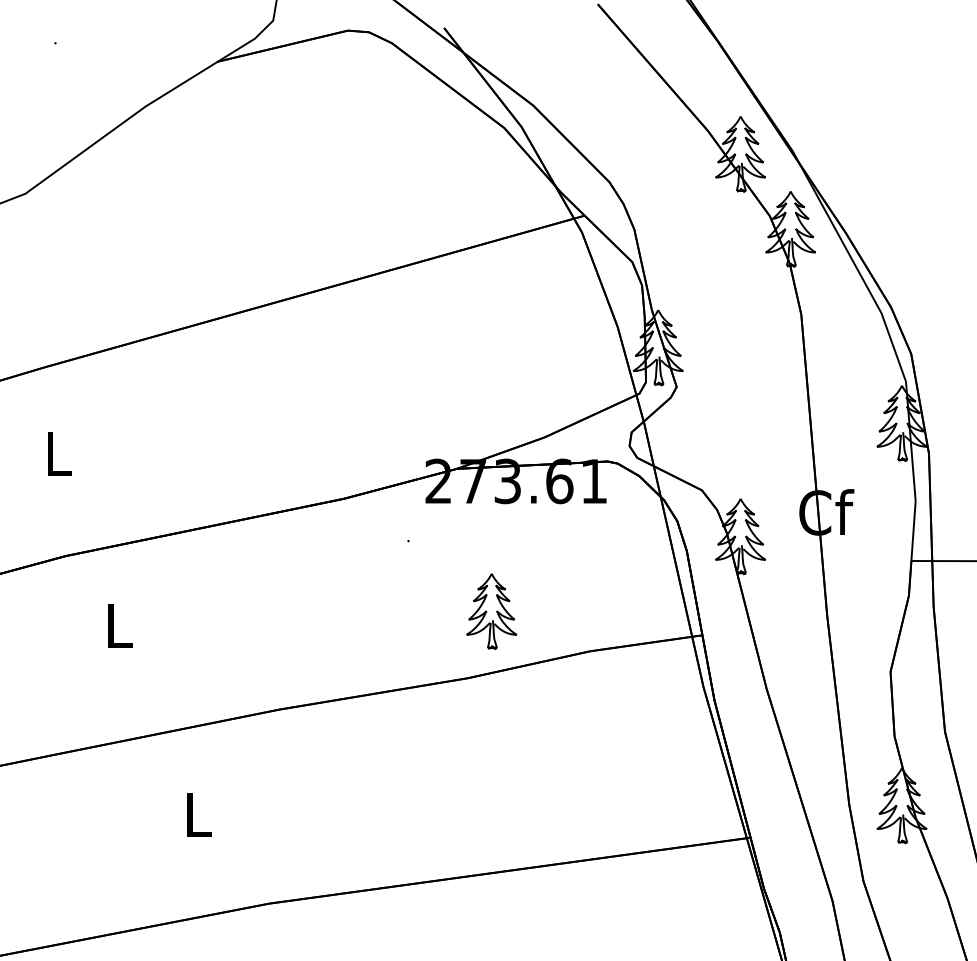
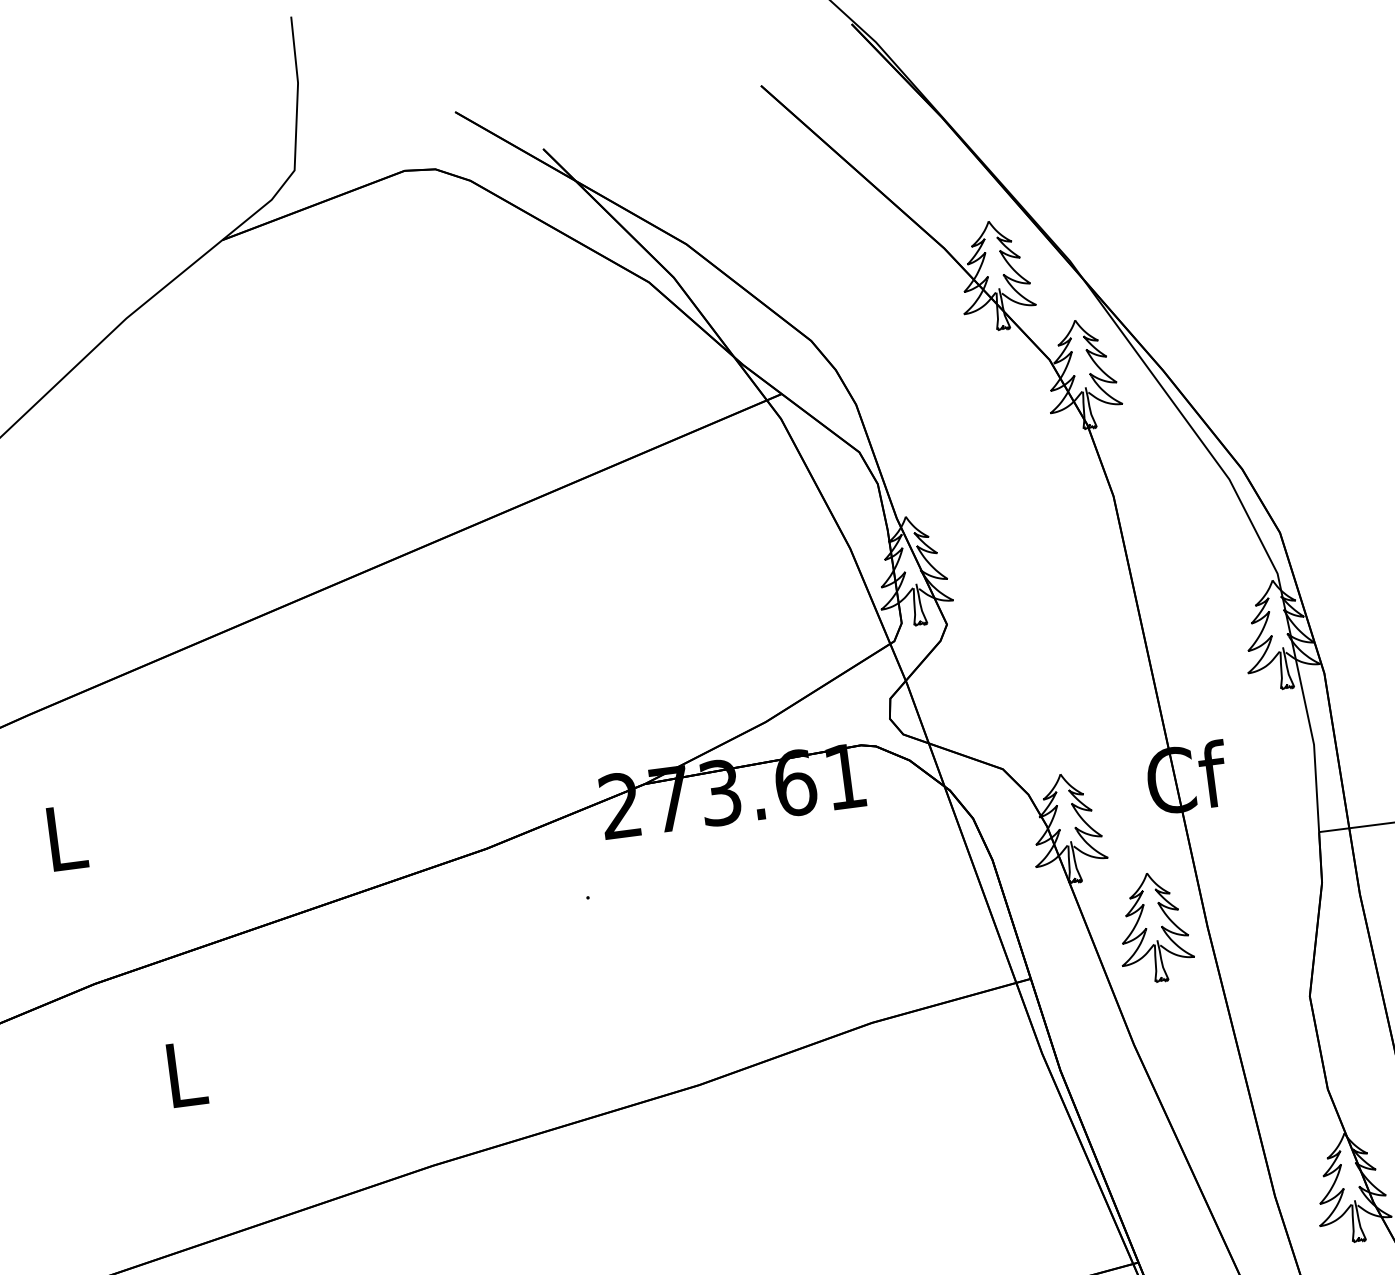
part: (491, 611) -> (1153, 927), moved

